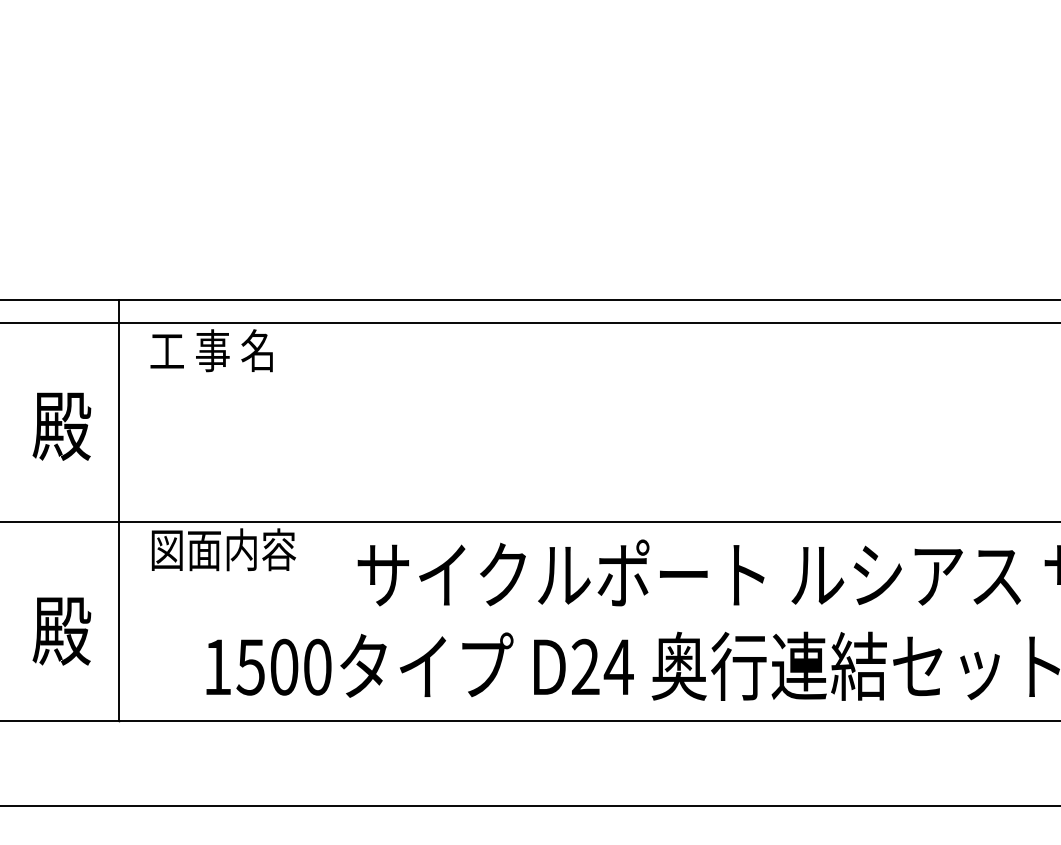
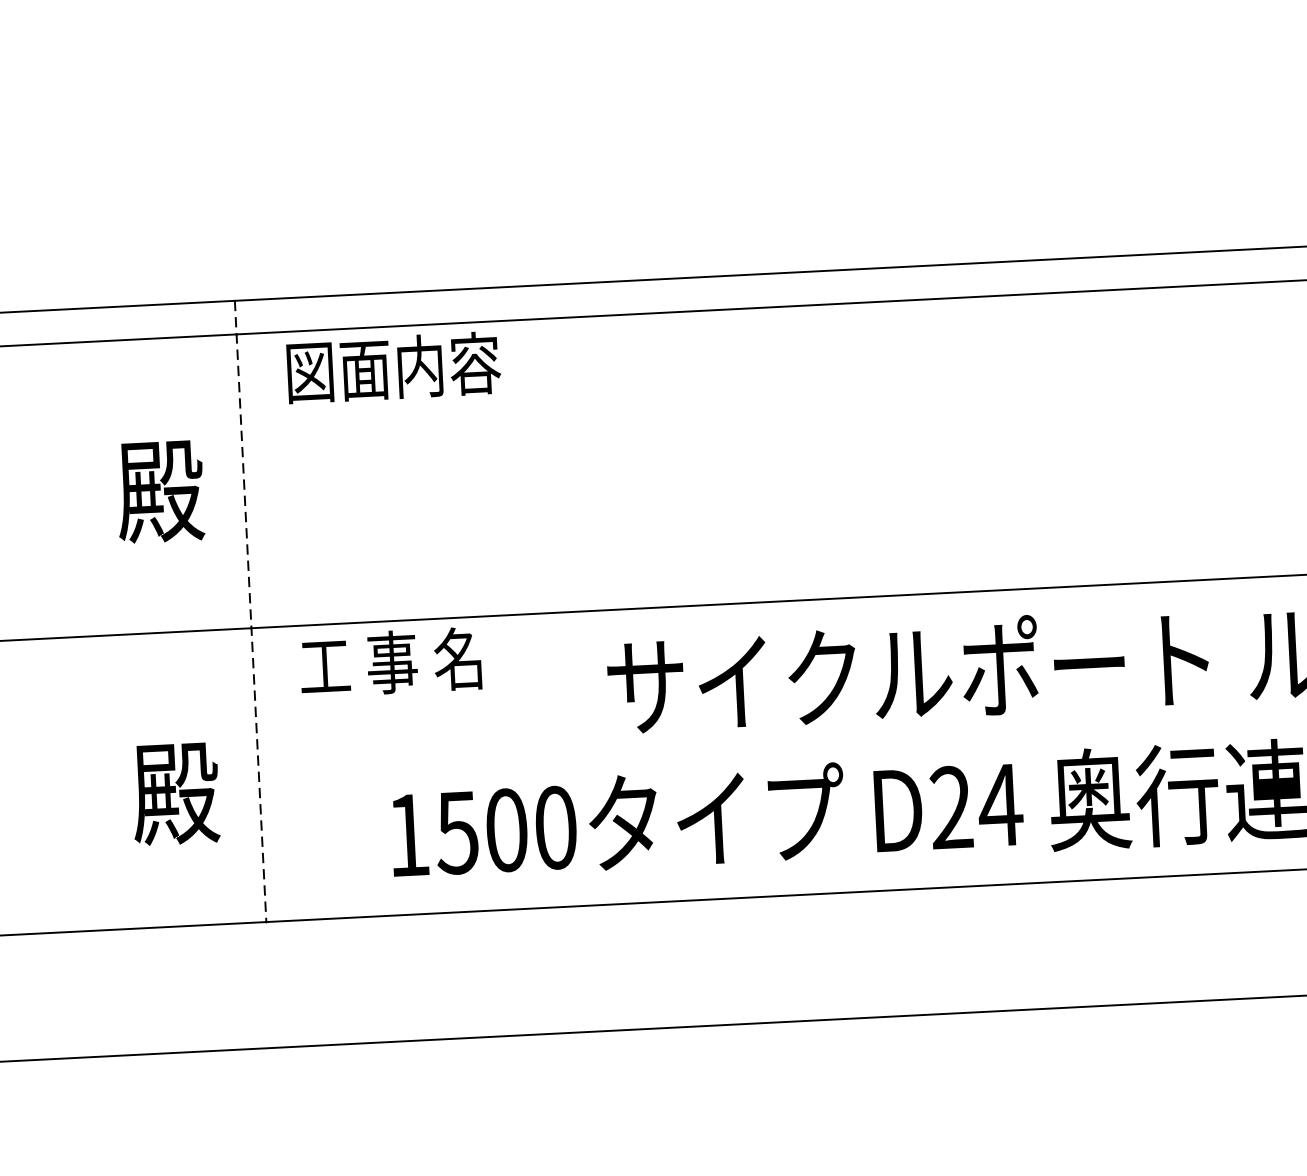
text: (223, 350) -> (393, 367), 工 事 名 -> 図面内容
line: (118, 511) -> (250, 612), solid -> dashed
text: (223, 549) -> (408, 661), 図面内容 -> 工 事 名

